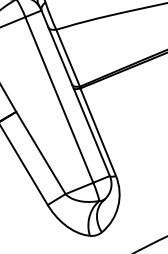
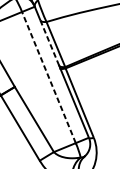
line: (60, 56) -> (49, 43), solid -> dashed
line: (59, 99) -> (49, 77), solid -> dashed

